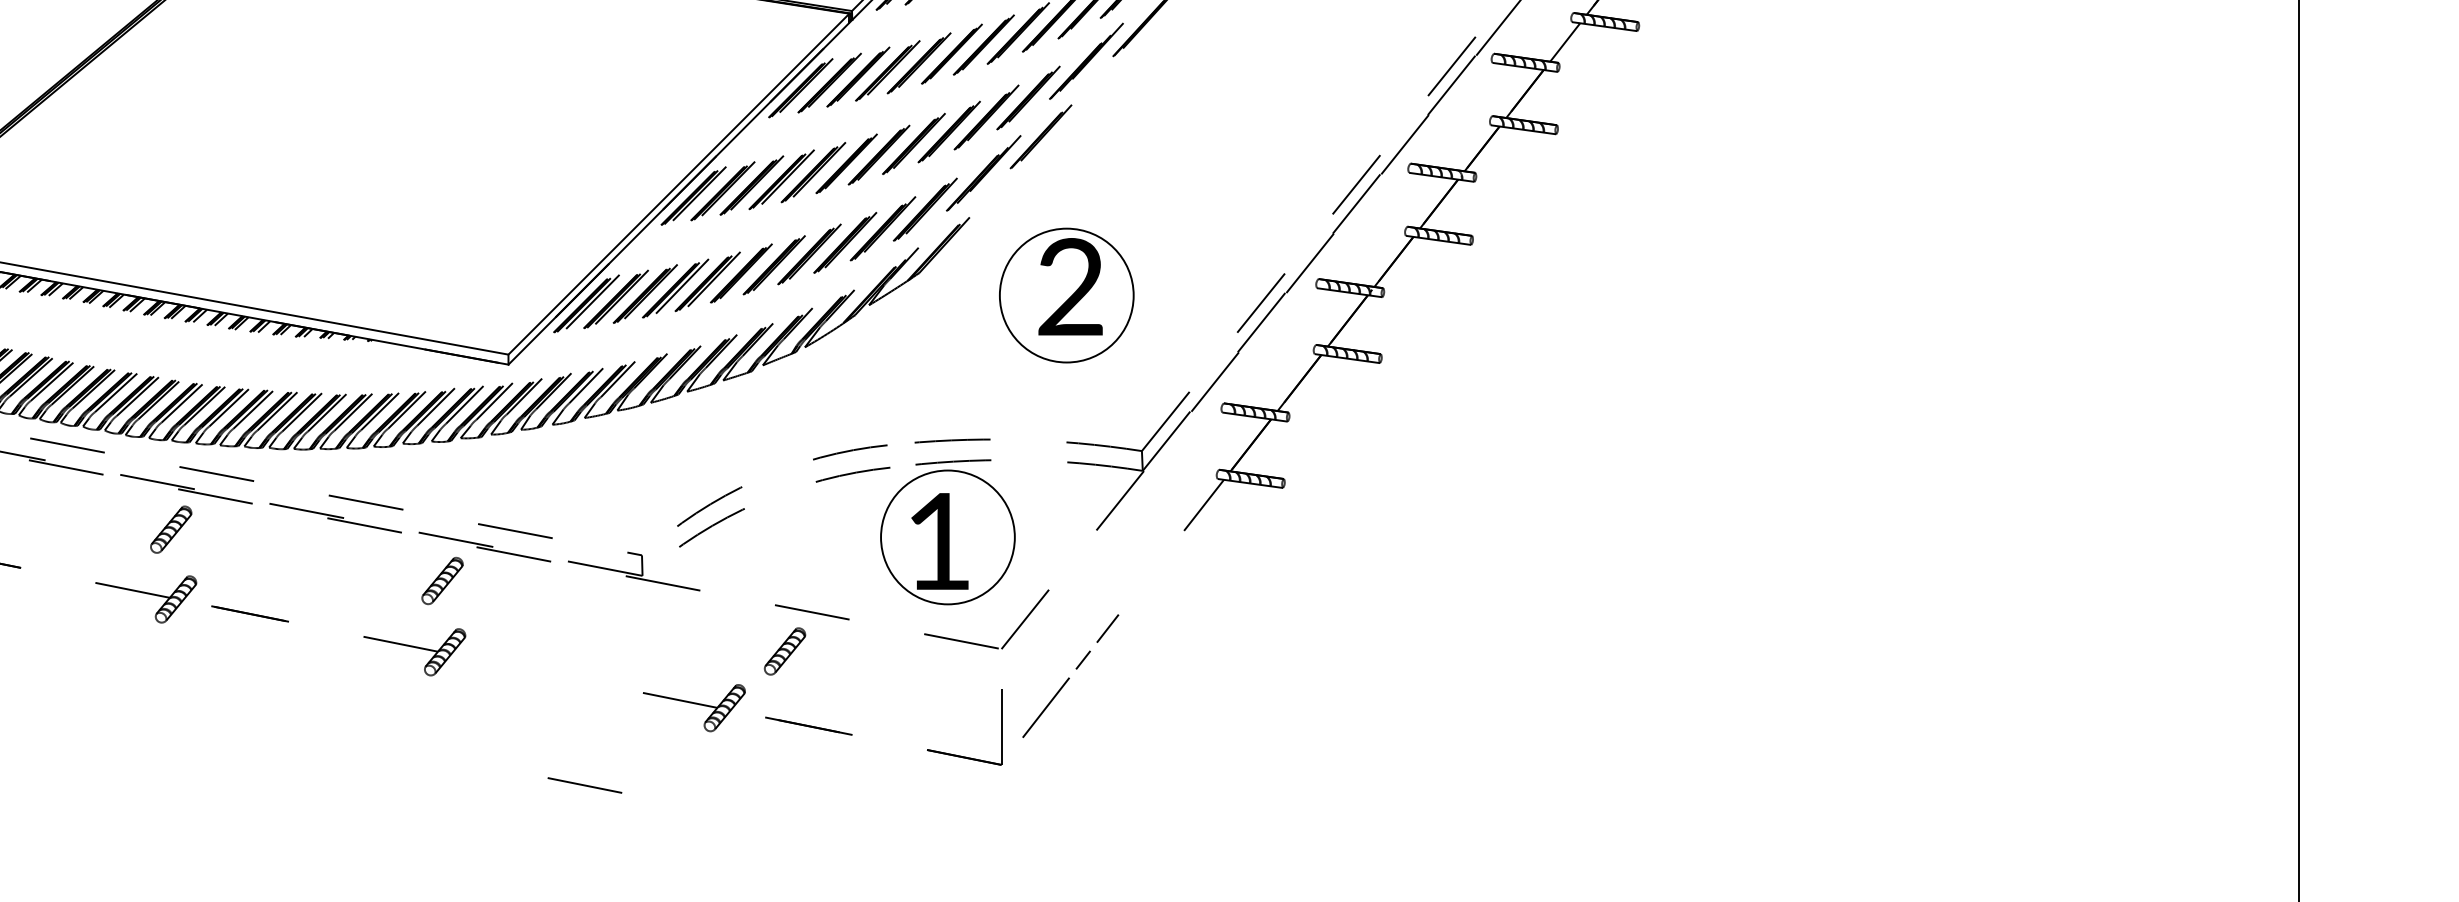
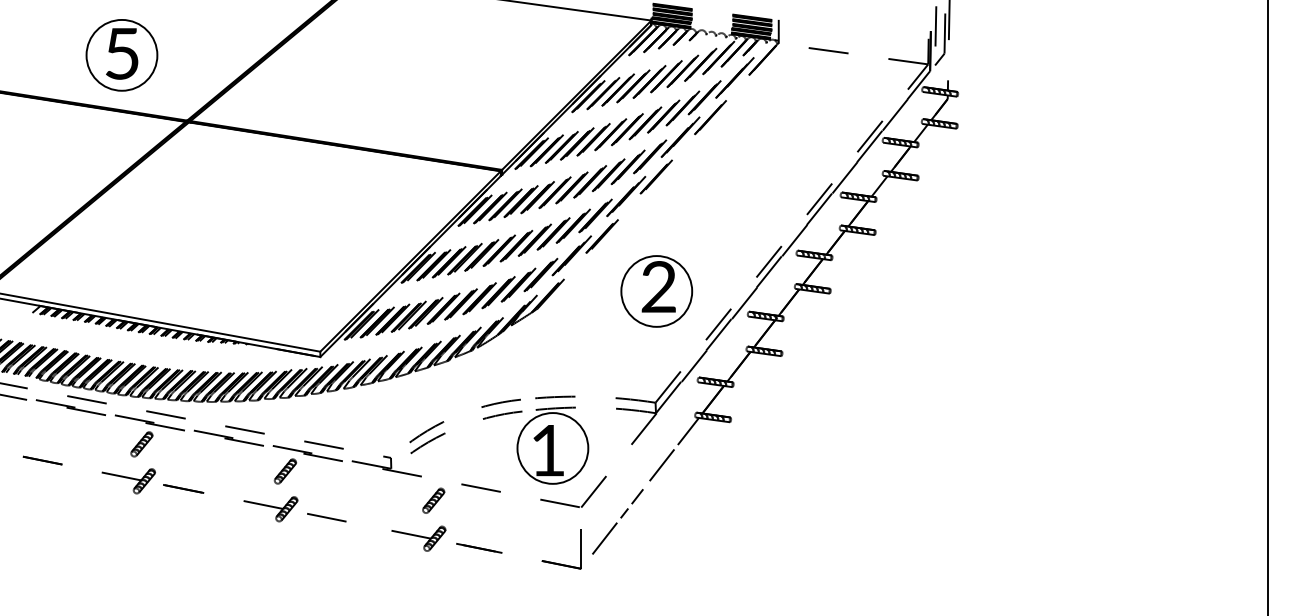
part: (1066, 295) -> (656, 291), moved
line: (1151, 571) -> (660, 466), added
part: (784, 650) -> (433, 500), moved
line: (584, 785) -> (326, 517), moved

